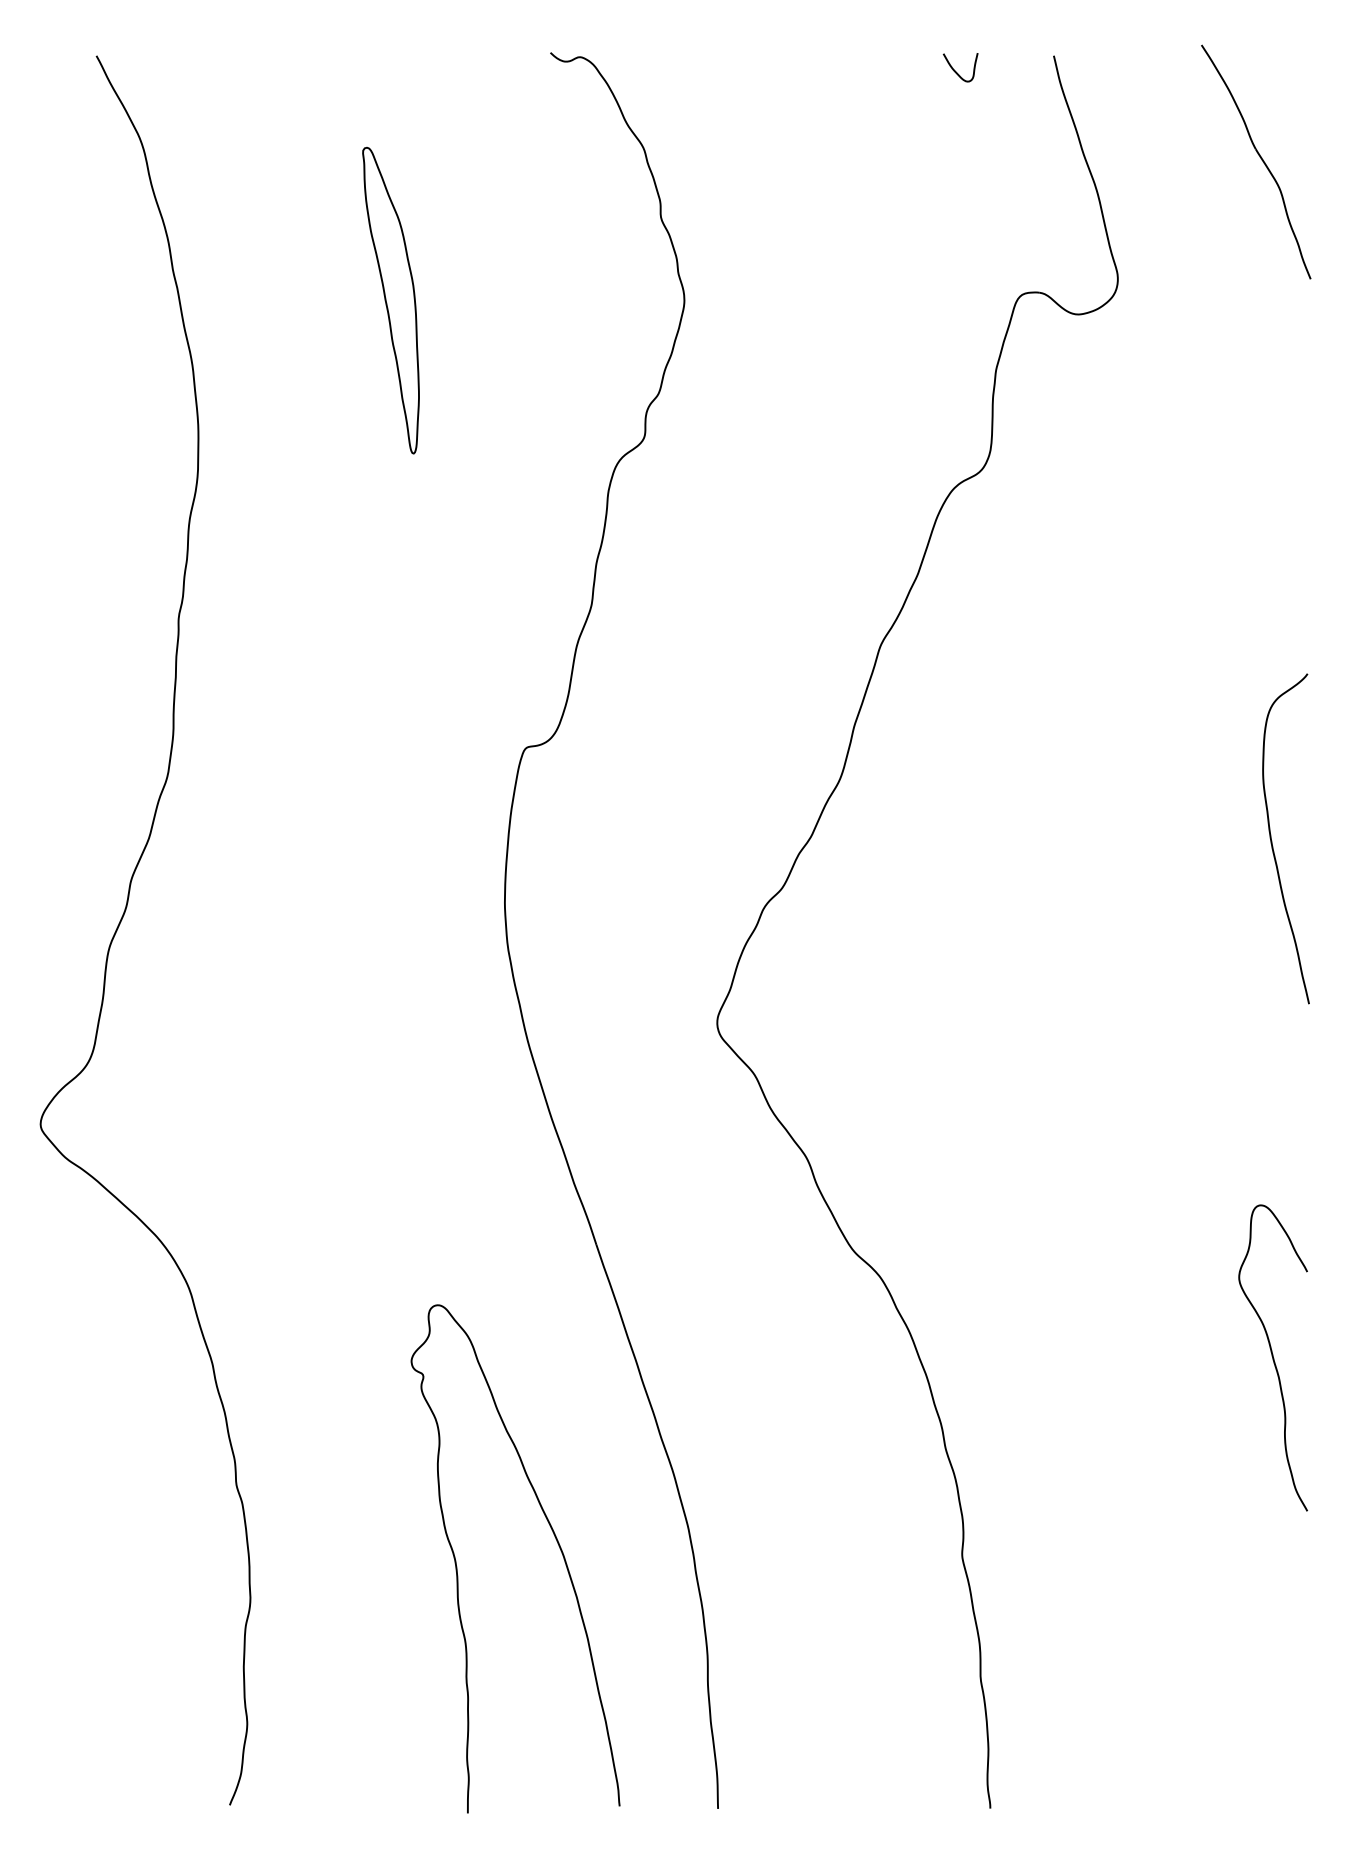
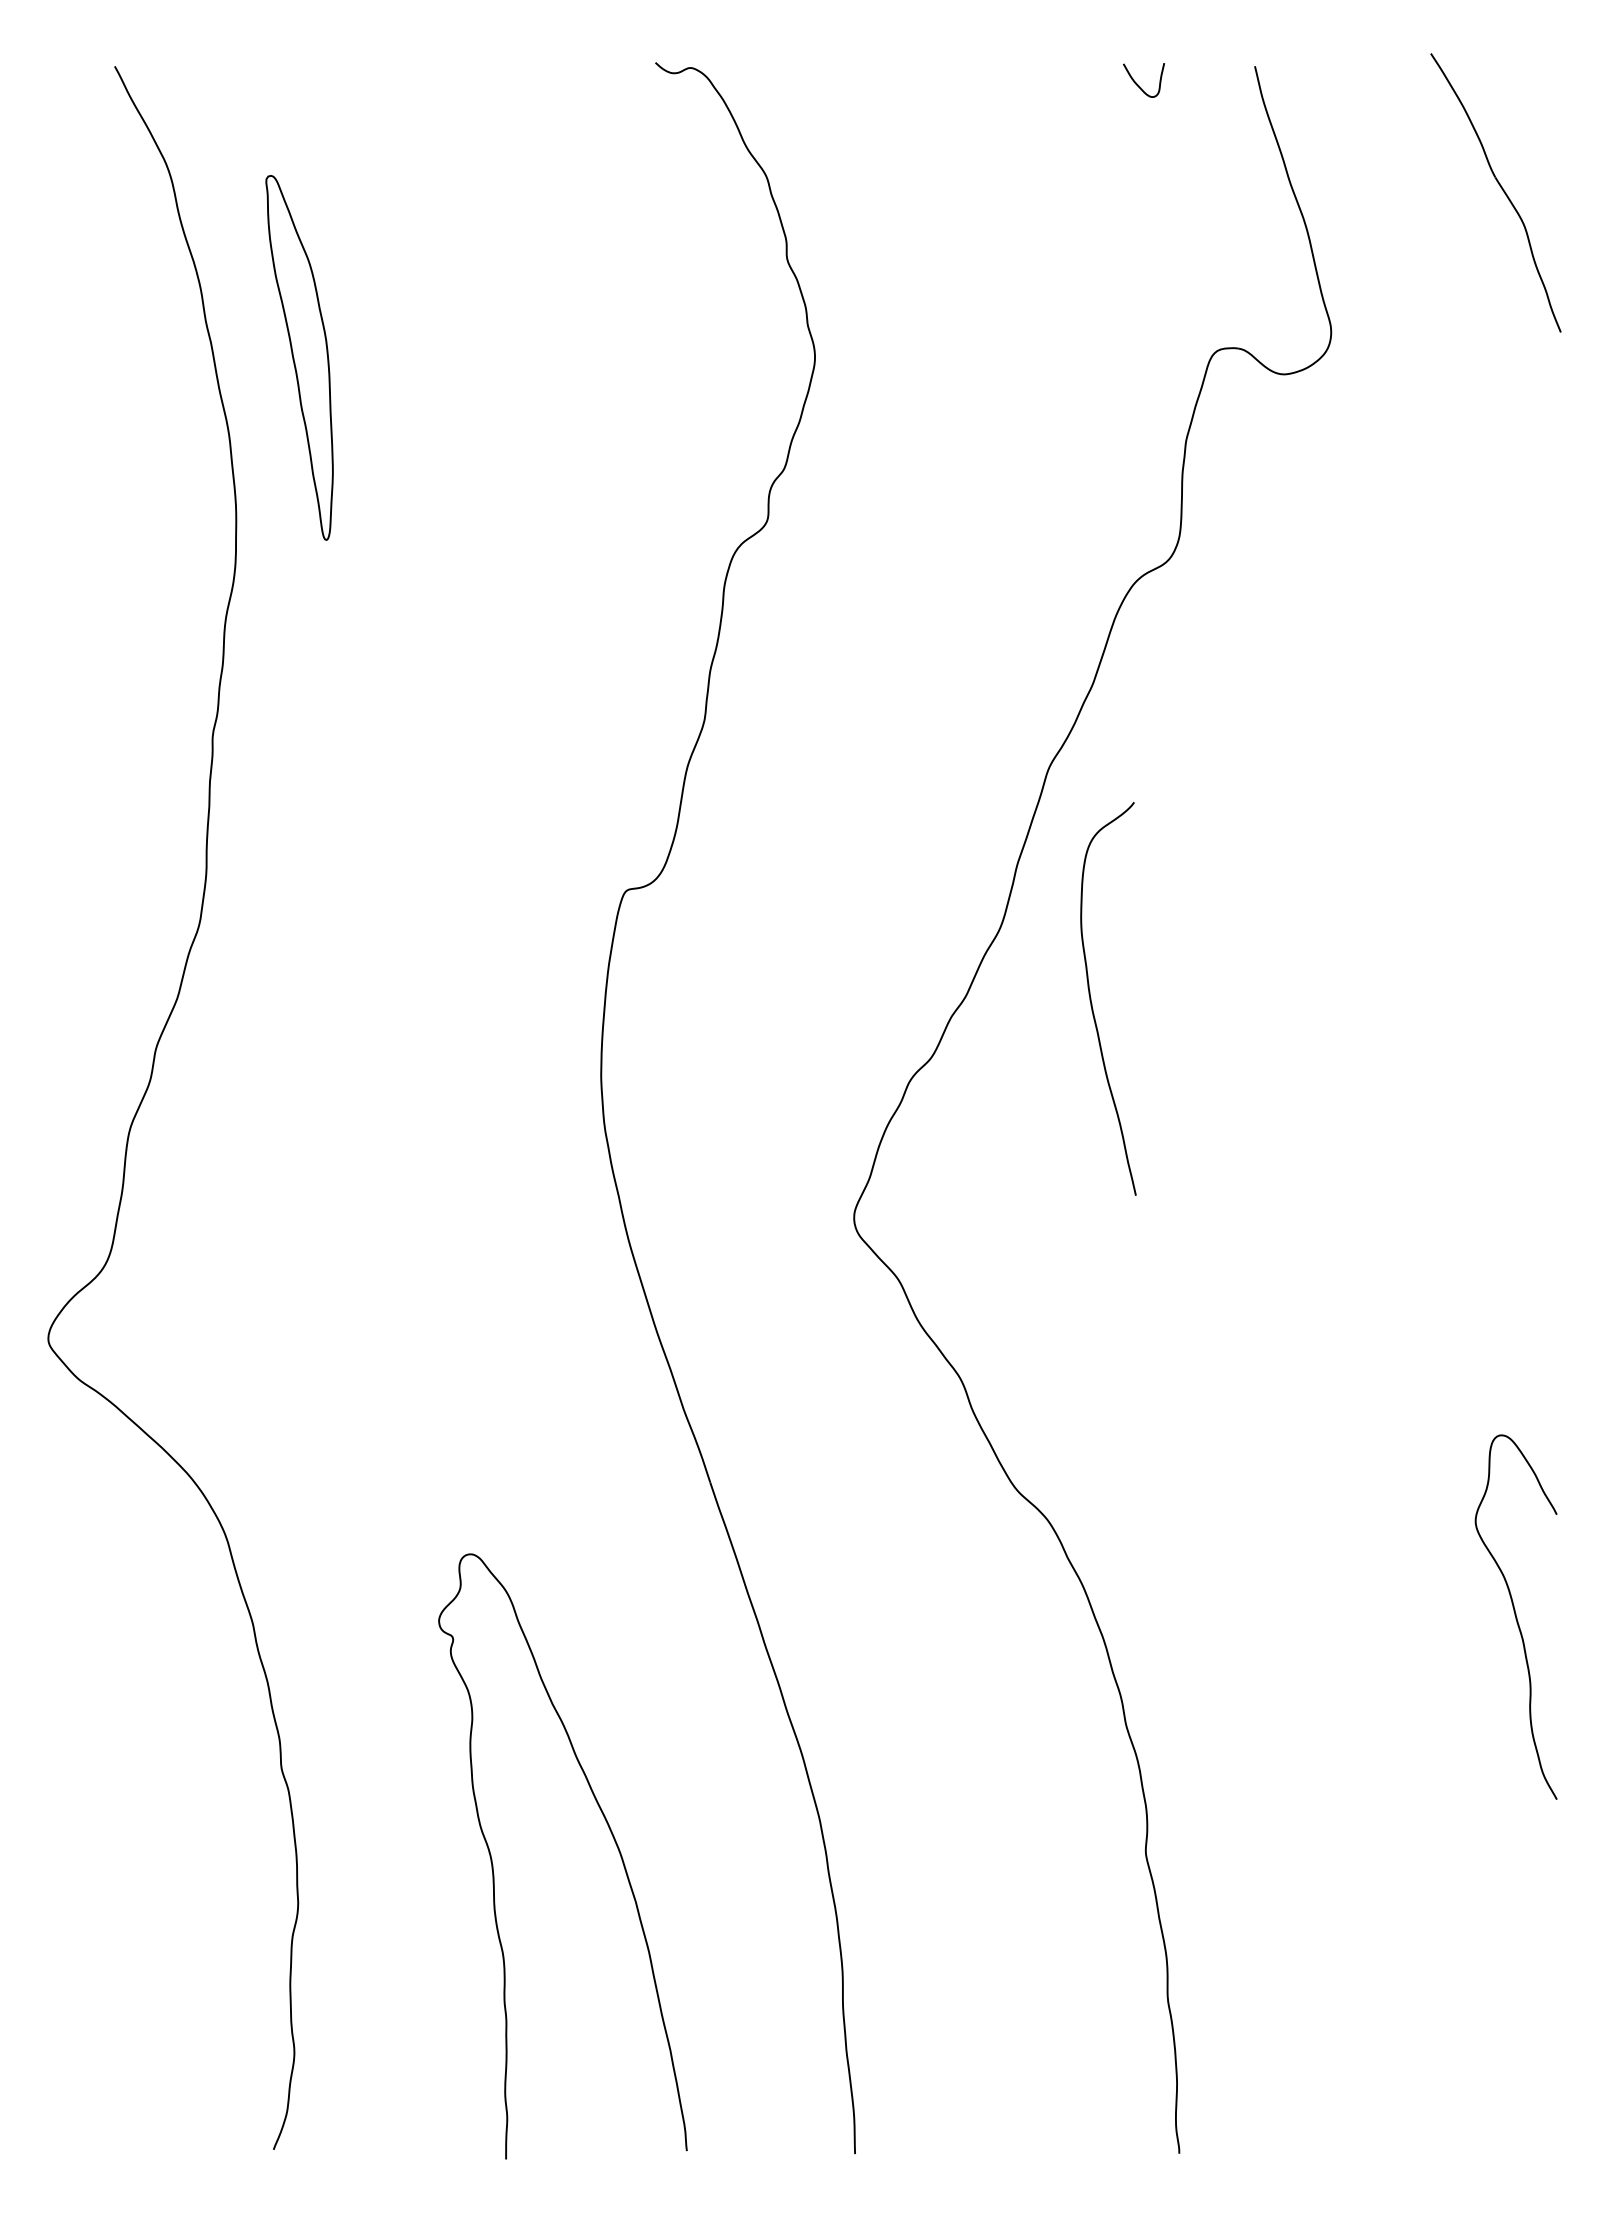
part: (390, 300) -> (299, 357), moved
curve: (1272, 842) -> (1092, 1003), moved
curve: (557, 1543) -> (612, 1837), moved

